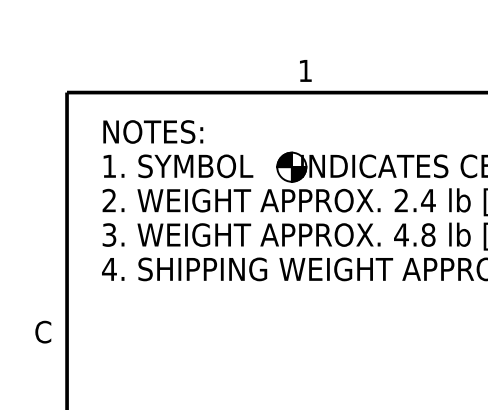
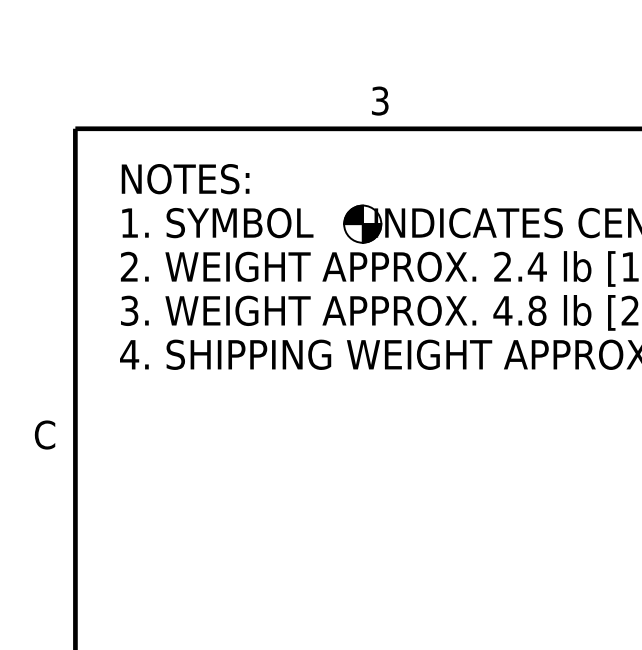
text: (305, 70) -> (380, 100), 1 -> 3

